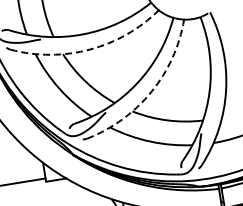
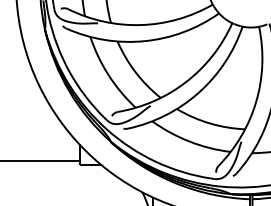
arc: (89, 49) -> (144, 41), dashed -> solid
arc: (151, 91) -> (198, 92), dashed -> solid

